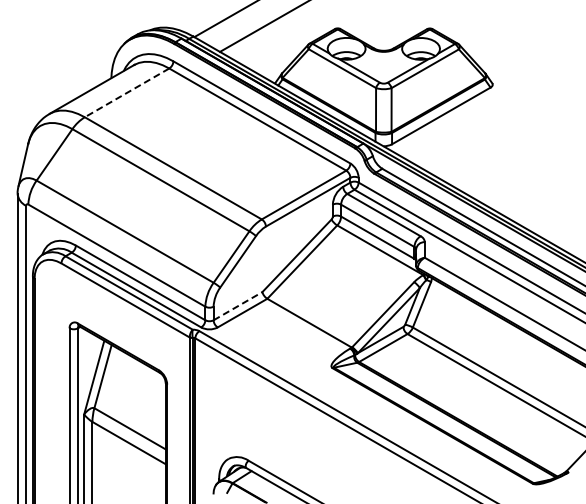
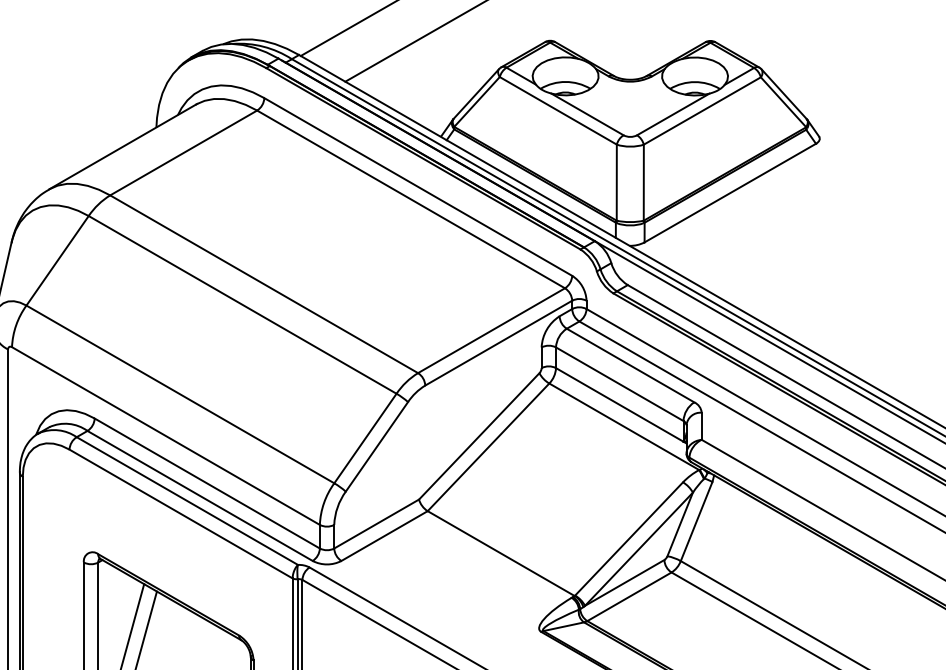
line: (127, 92) -> (184, 152), dashed -> solid
line: (238, 305) -> (377, 522), dashed -> solid

